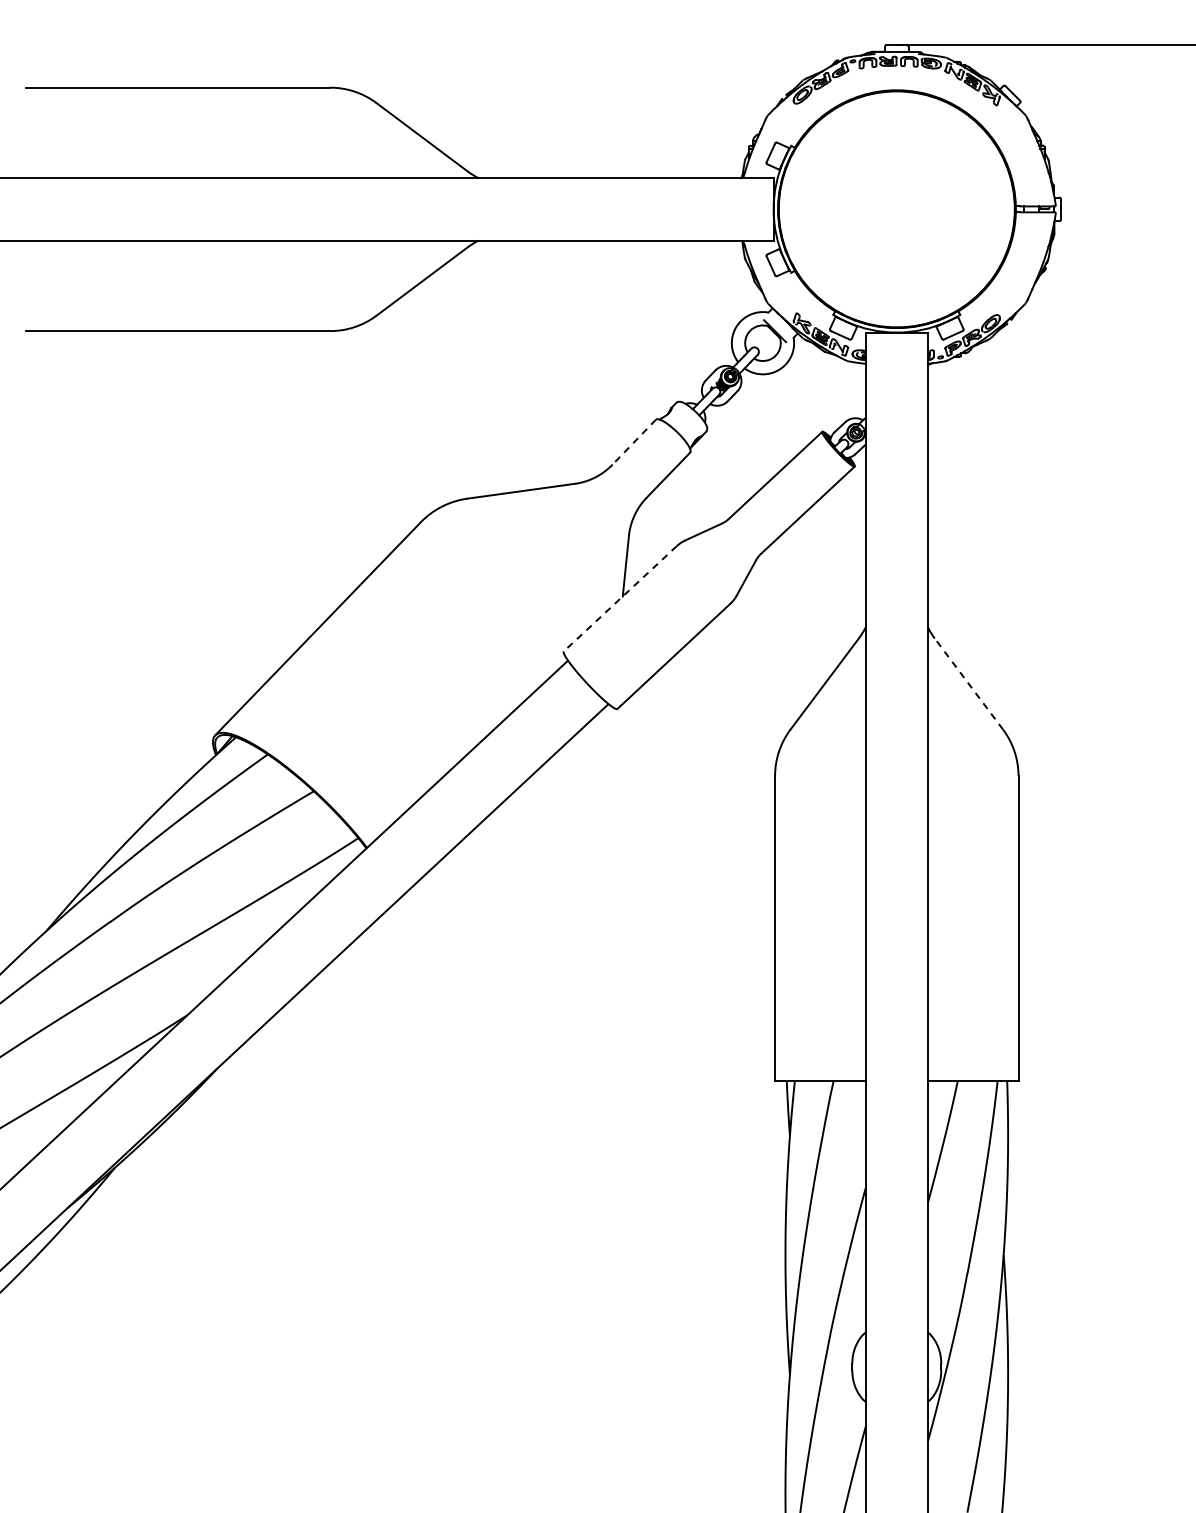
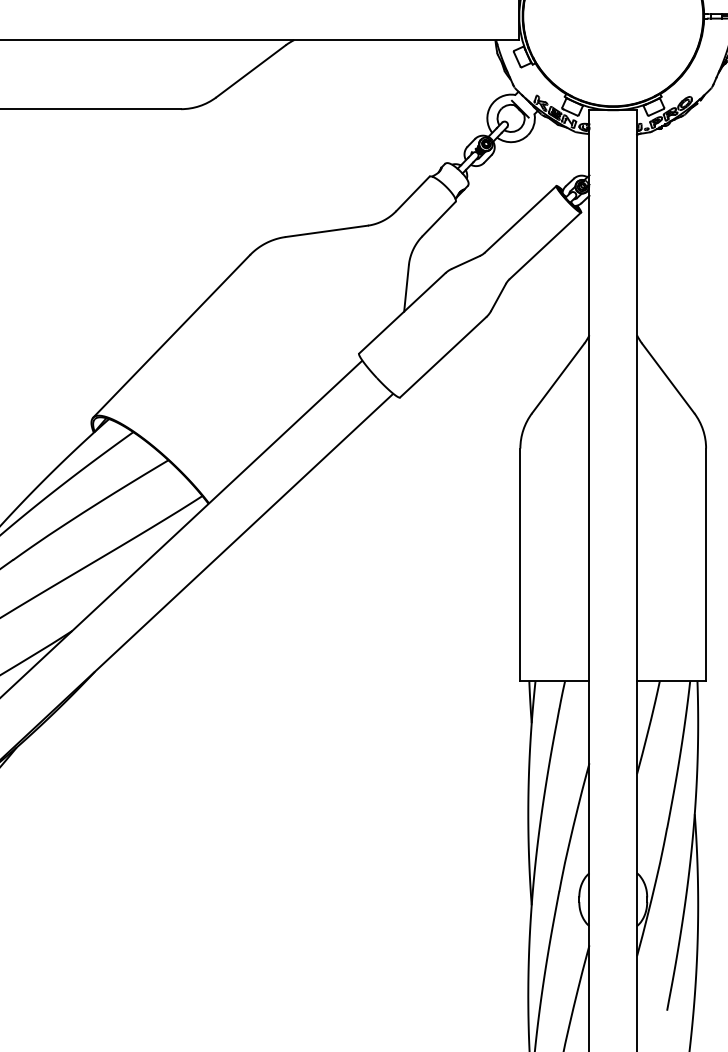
line: (634, 442) -> (413, 194), dashed -> solid
line: (619, 599) -> (401, 313), dashed -> solid
line: (968, 684) -> (667, 378), dashed -> solid

